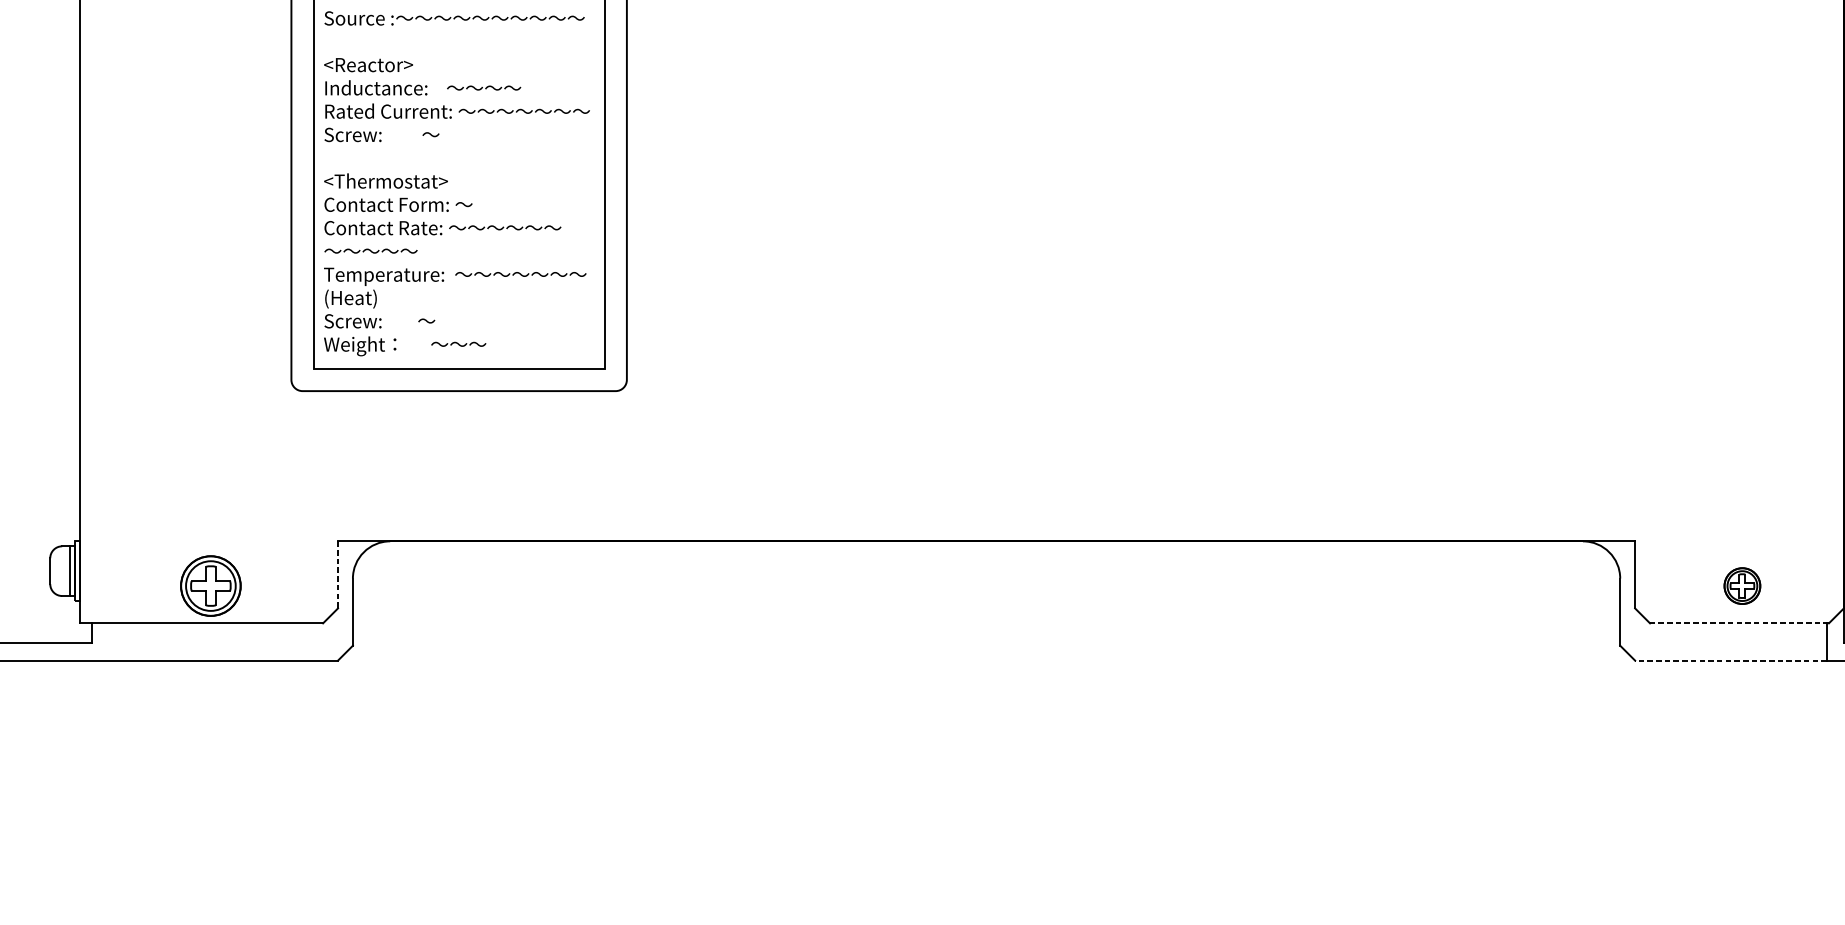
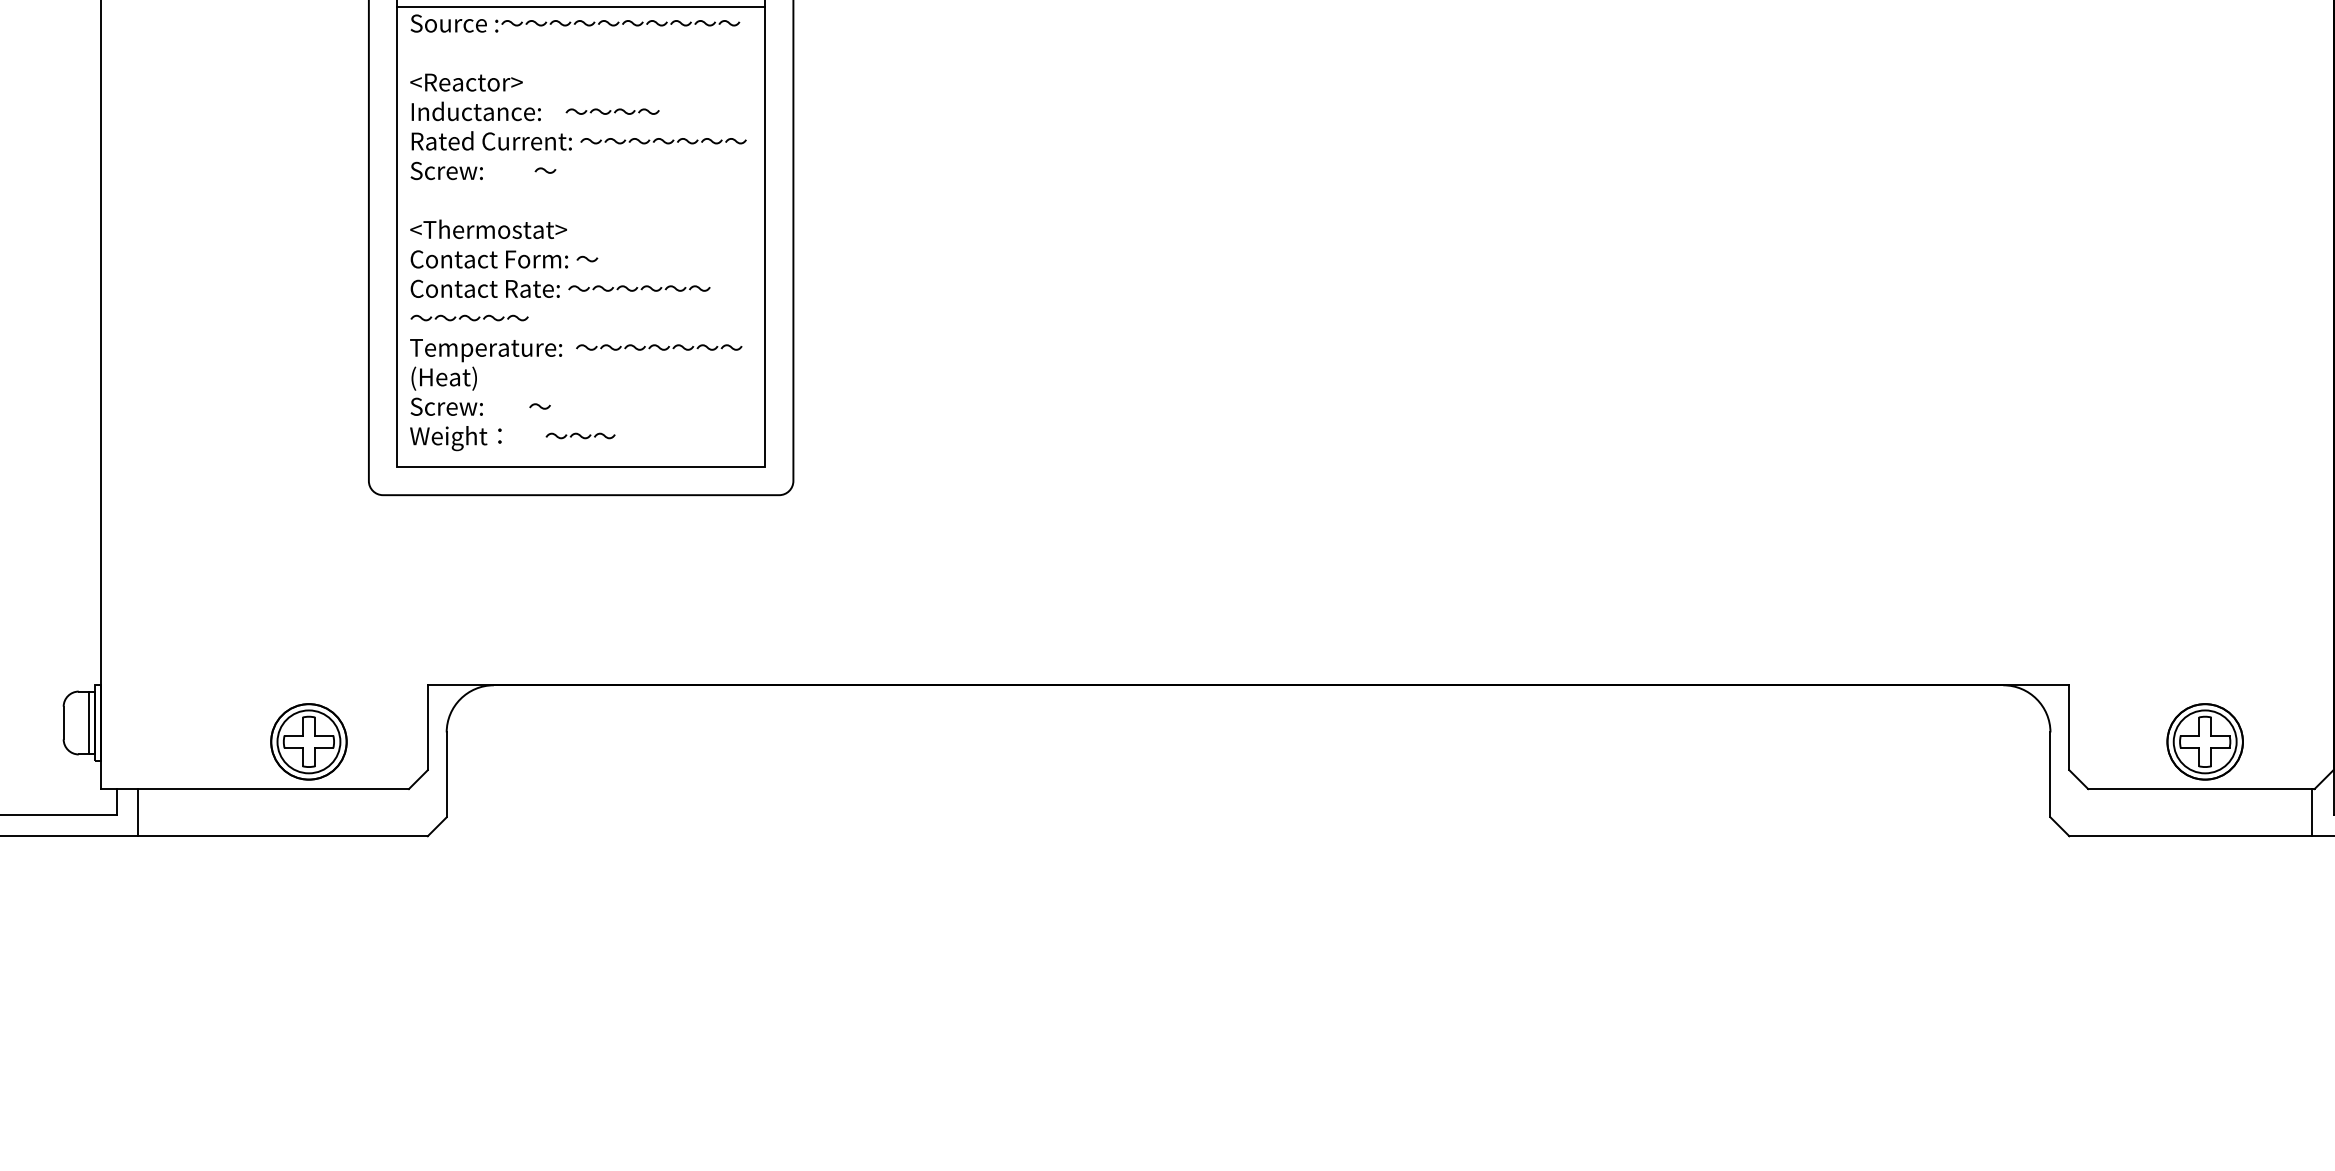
line: (459, 4) -> (581, 6), added
line: (337, 575) -> (427, 728), dashed -> solid
part: (210, 585) -> (308, 741), moved
part: (1741, 585) -> (2204, 741), size x1.67
line: (1738, 623) -> (2200, 789), dashed -> solid
line: (109, 641) -> (138, 812), added
line: (1730, 660) -> (2190, 836), dashed -> solid

